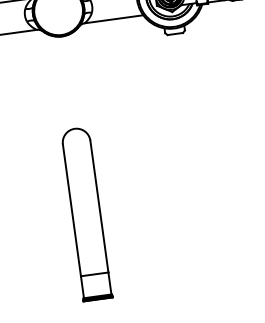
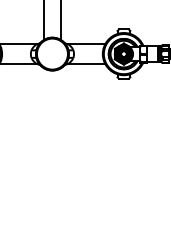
part: (86, 214) -> (52, 184), removed

